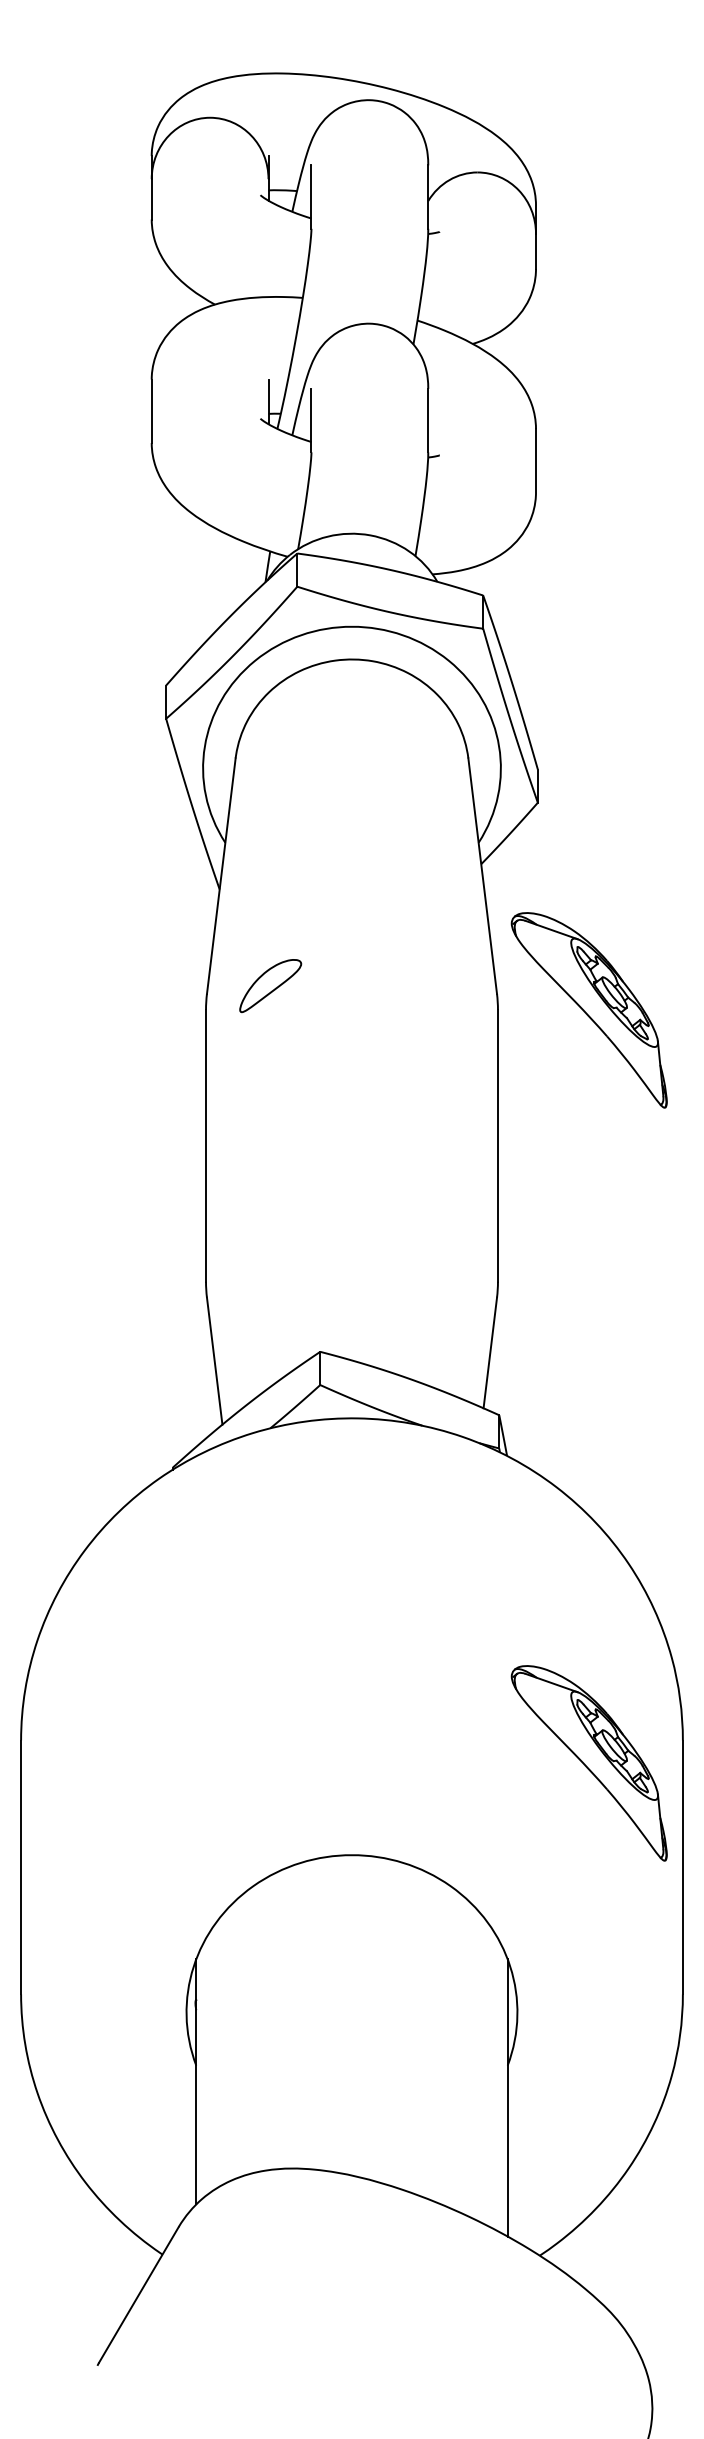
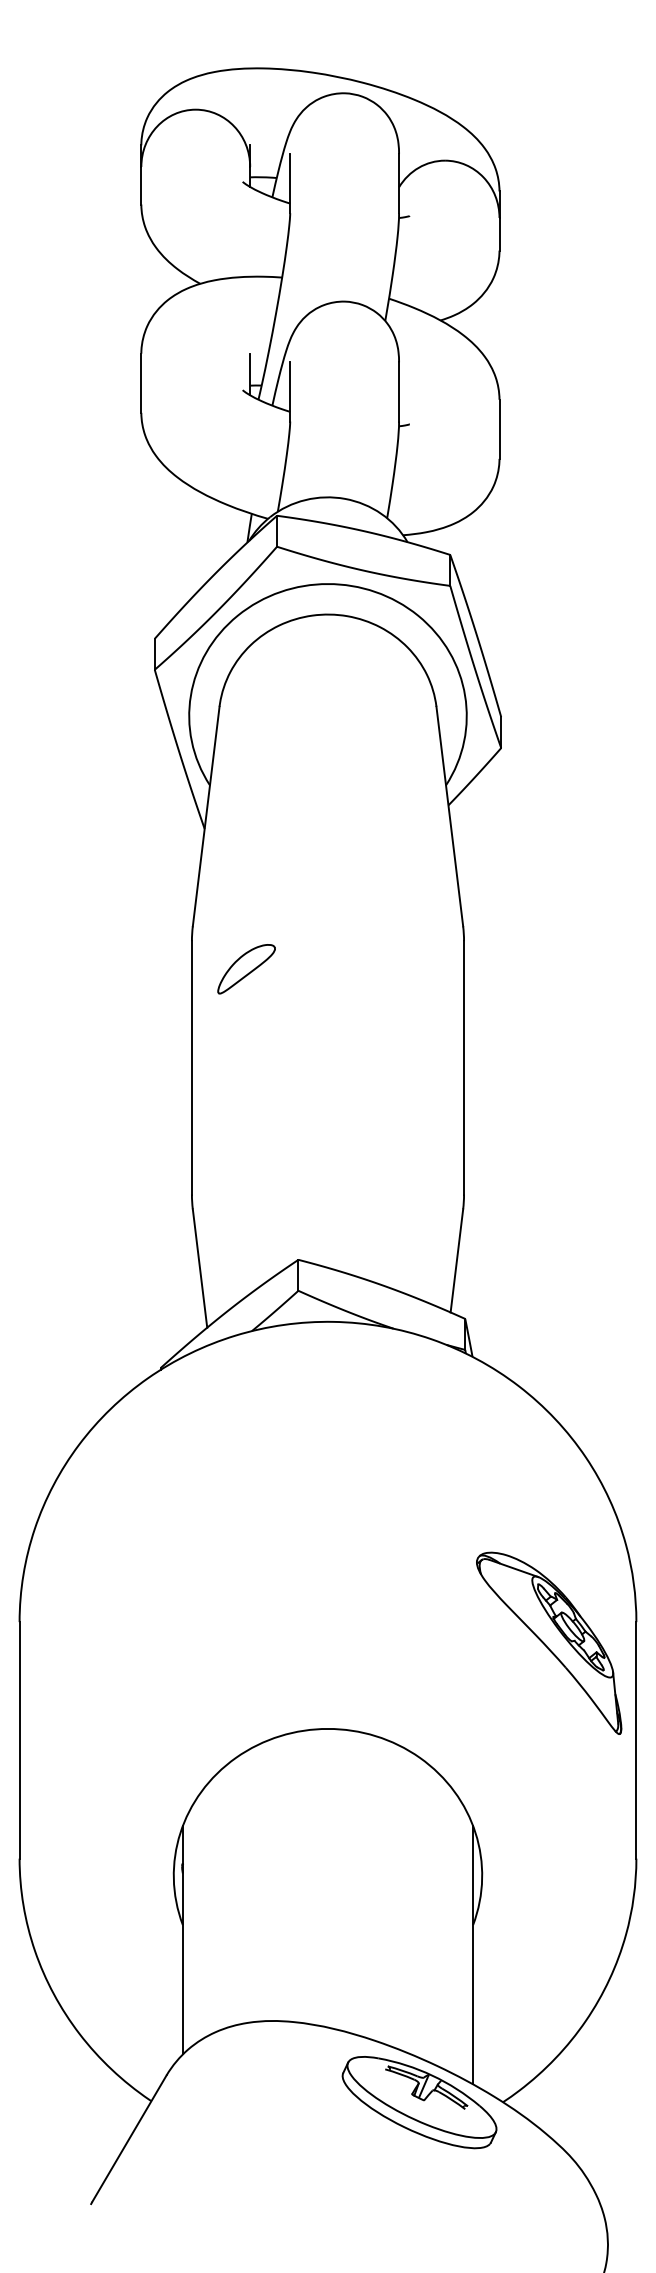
part: (270, 986) -> (246, 969), moved
part: (588, 1010) -> (548, 941), removed
part: (449, 2255) -> (418, 2102), added

